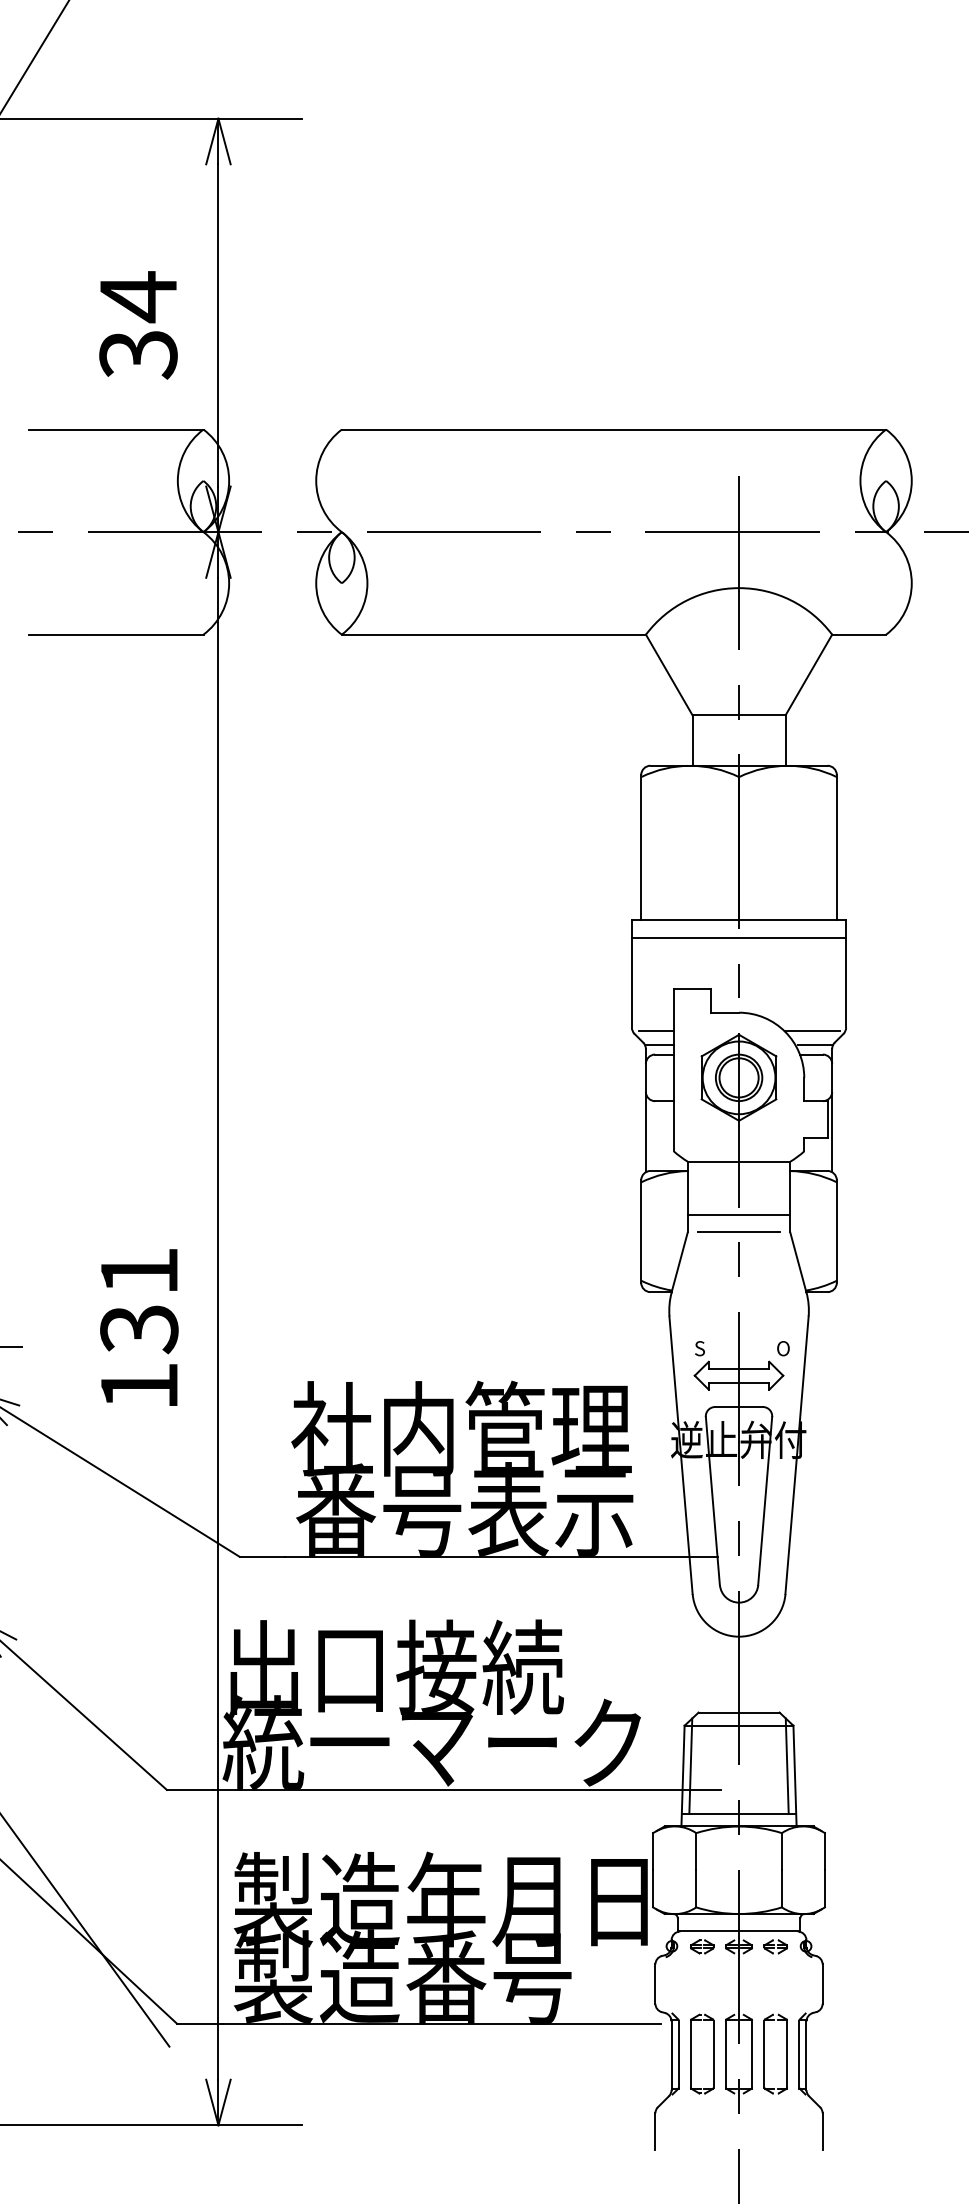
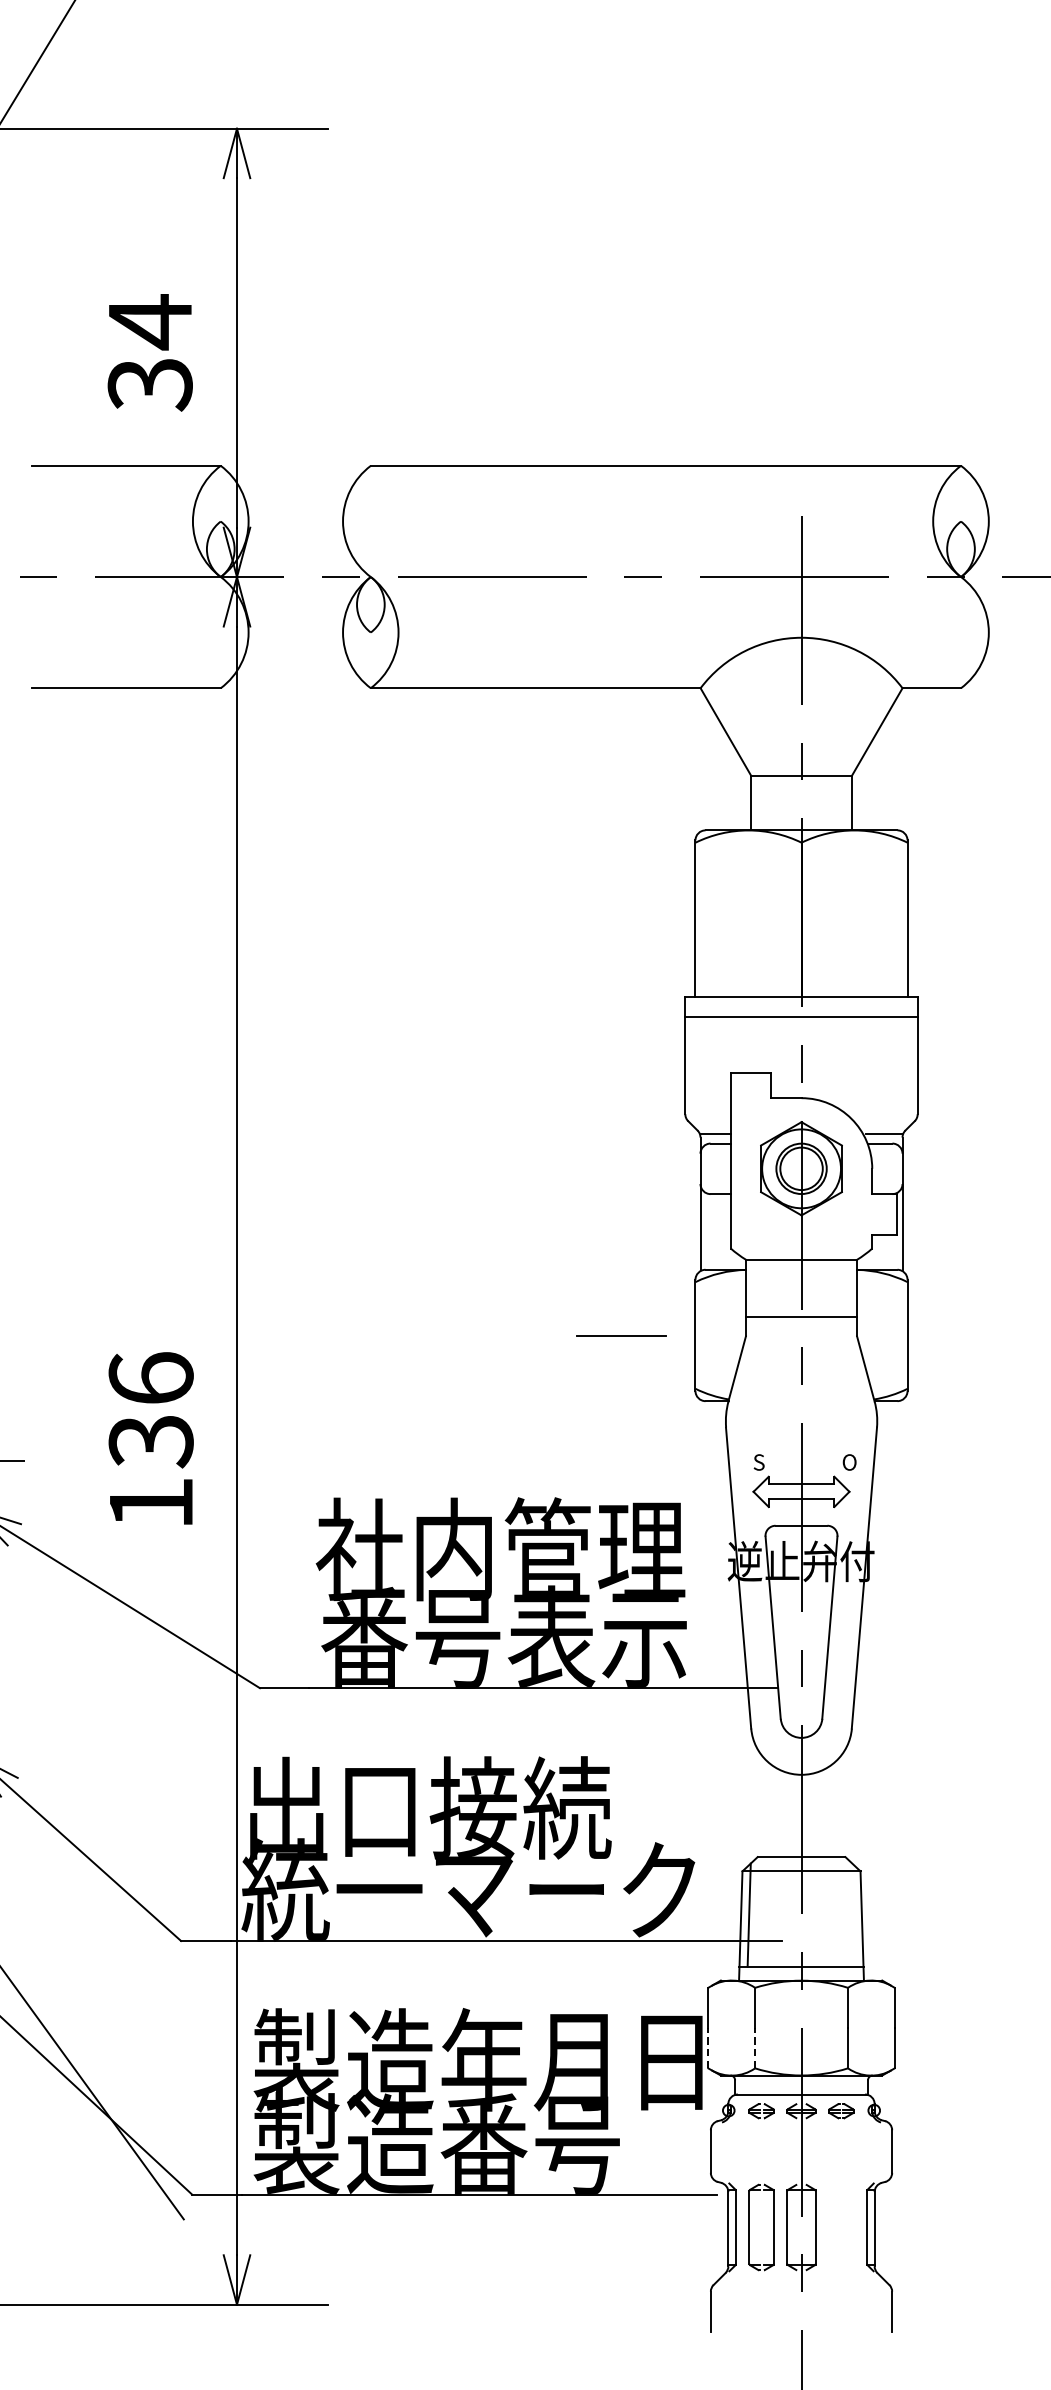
line: (656, 1031) -> (712, 1118), removed
line: (812, 1031) -> (881, 1118), removed
line: (738, 1231) -> (620, 1335), moved
text: (139, 1270) -> (151, 1377), 131 -> 136
line: (786, 1765) -> (852, 1914), removed
line: (653, 1888) -> (708, 2047), solid -> dashed
line: (696, 1888) -> (755, 2047), solid -> dashed
part: (764, 2053) -> (829, 2226), removed

